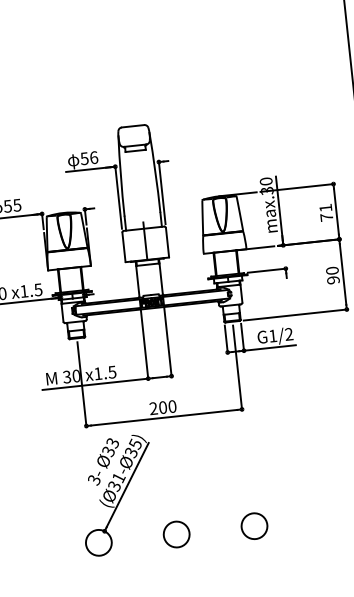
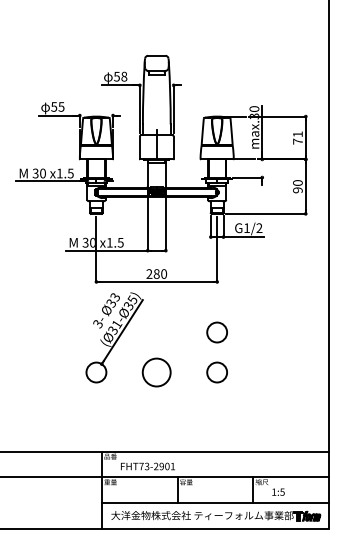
text: (94, 157) -> (124, 76), 56 -> 58
text: (162, 406) -> (156, 273), 200 -> 280
circle: (248, 474) -> (216, 332), added
circle: (176, 534) -> (156, 372), size x1.4

